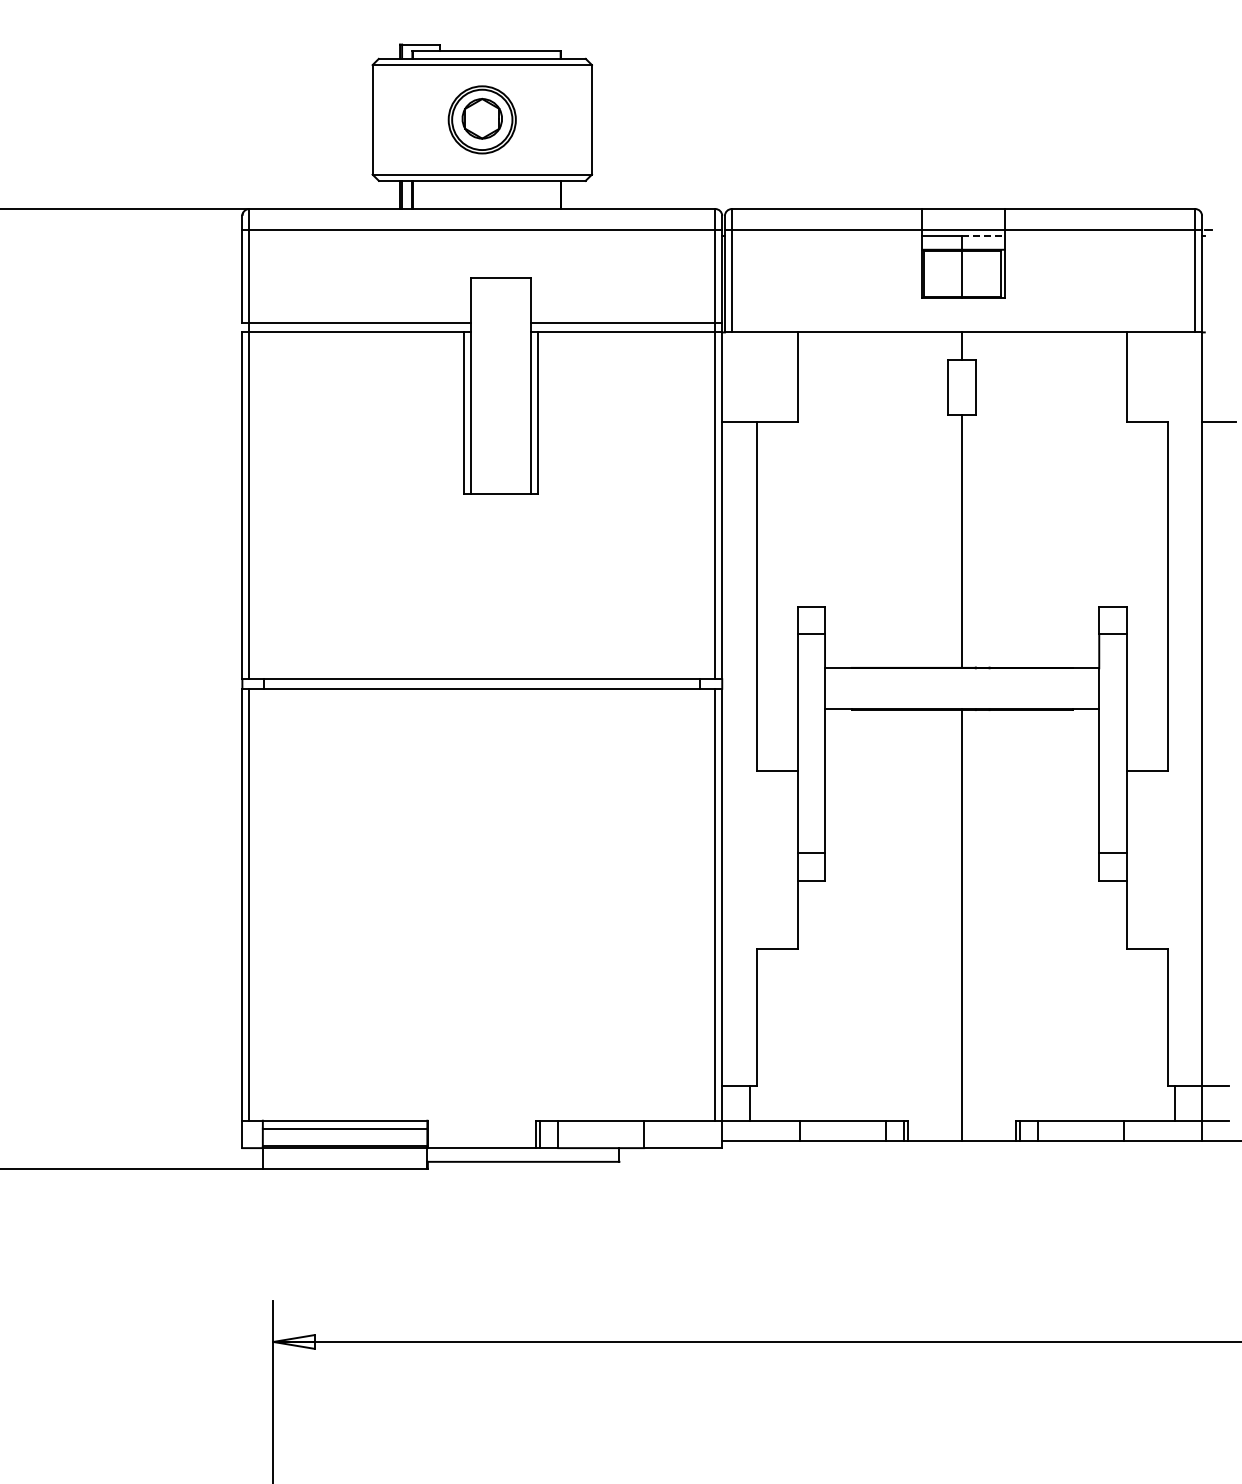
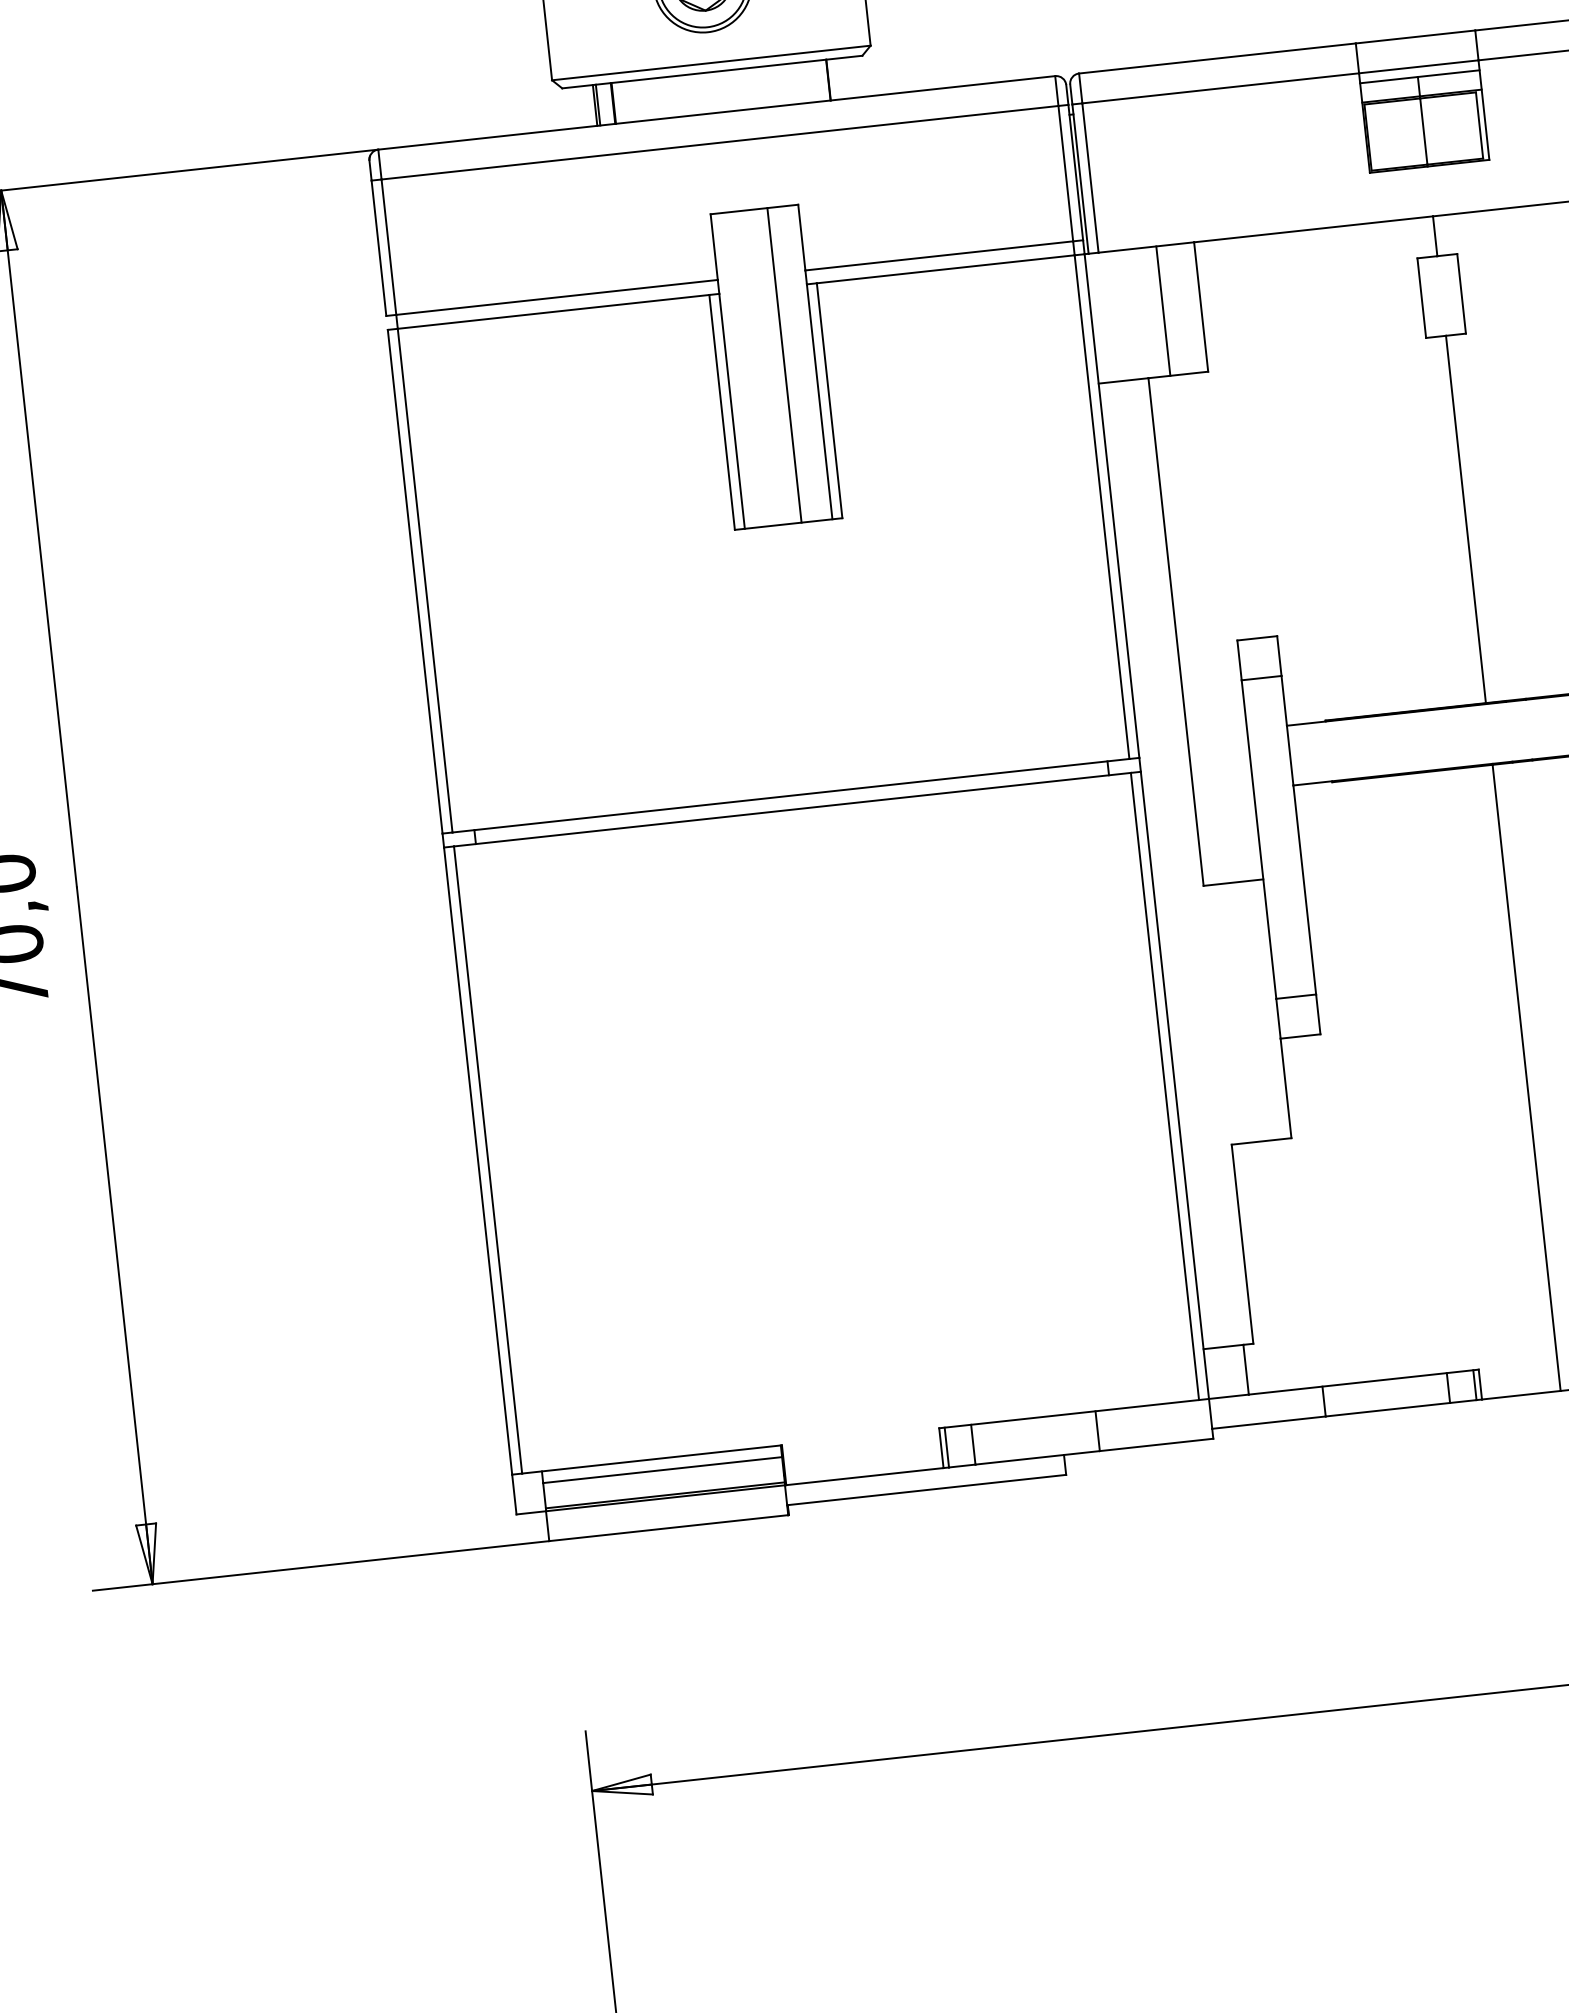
line: (983, 236) -> (1448, 73), dashed -> solid
line: (771, 376) -> (1163, 310), added
line: (509, 385) -> (784, 364), added

